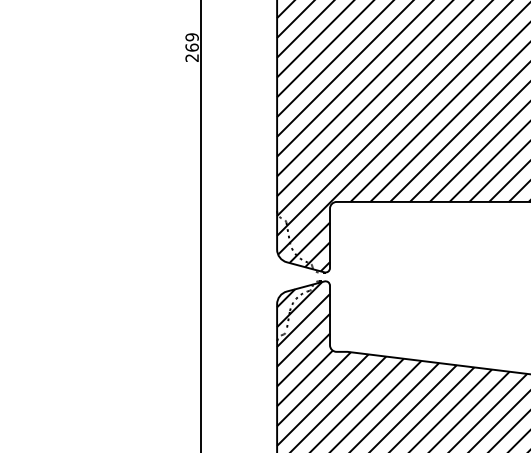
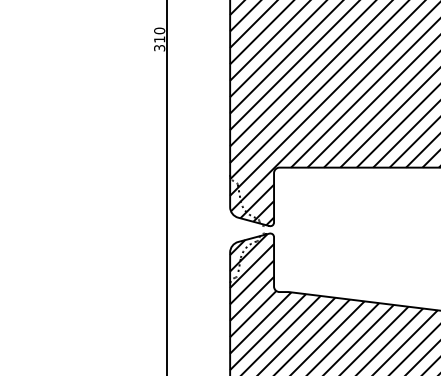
text: (192, 47) -> (159, 39), 269 -> 310

